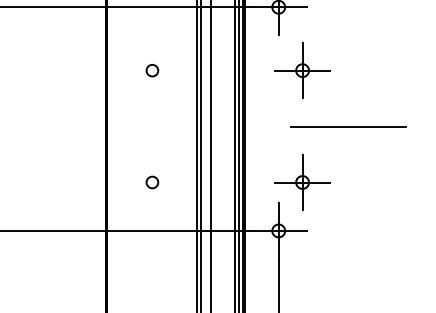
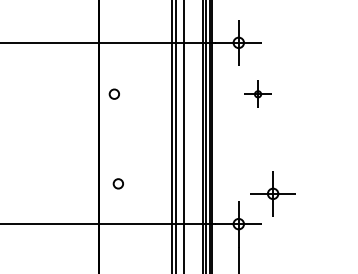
part: (151, 69) -> (113, 93), moved
part: (301, 70) -> (257, 94), size x0.6
line: (348, 126) -> (295, 139), removed
part: (151, 182) -> (117, 183), moved
part: (301, 182) -> (272, 193), moved

